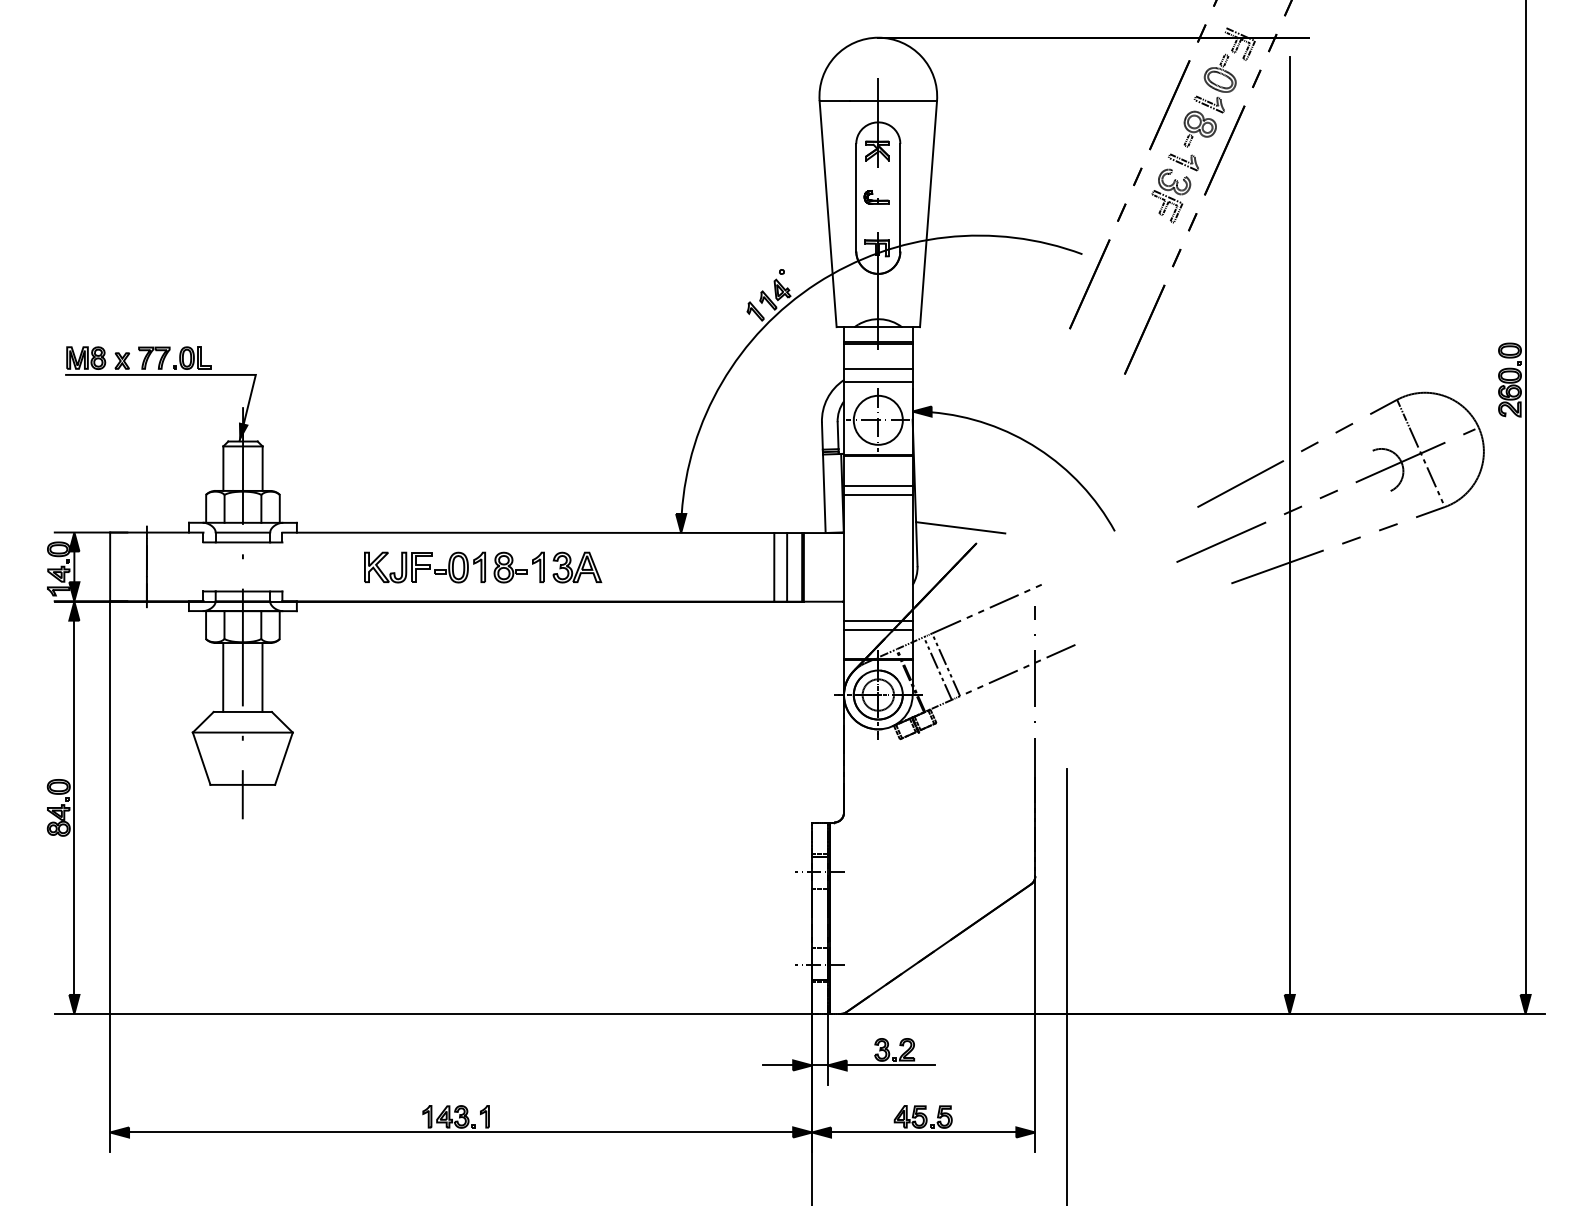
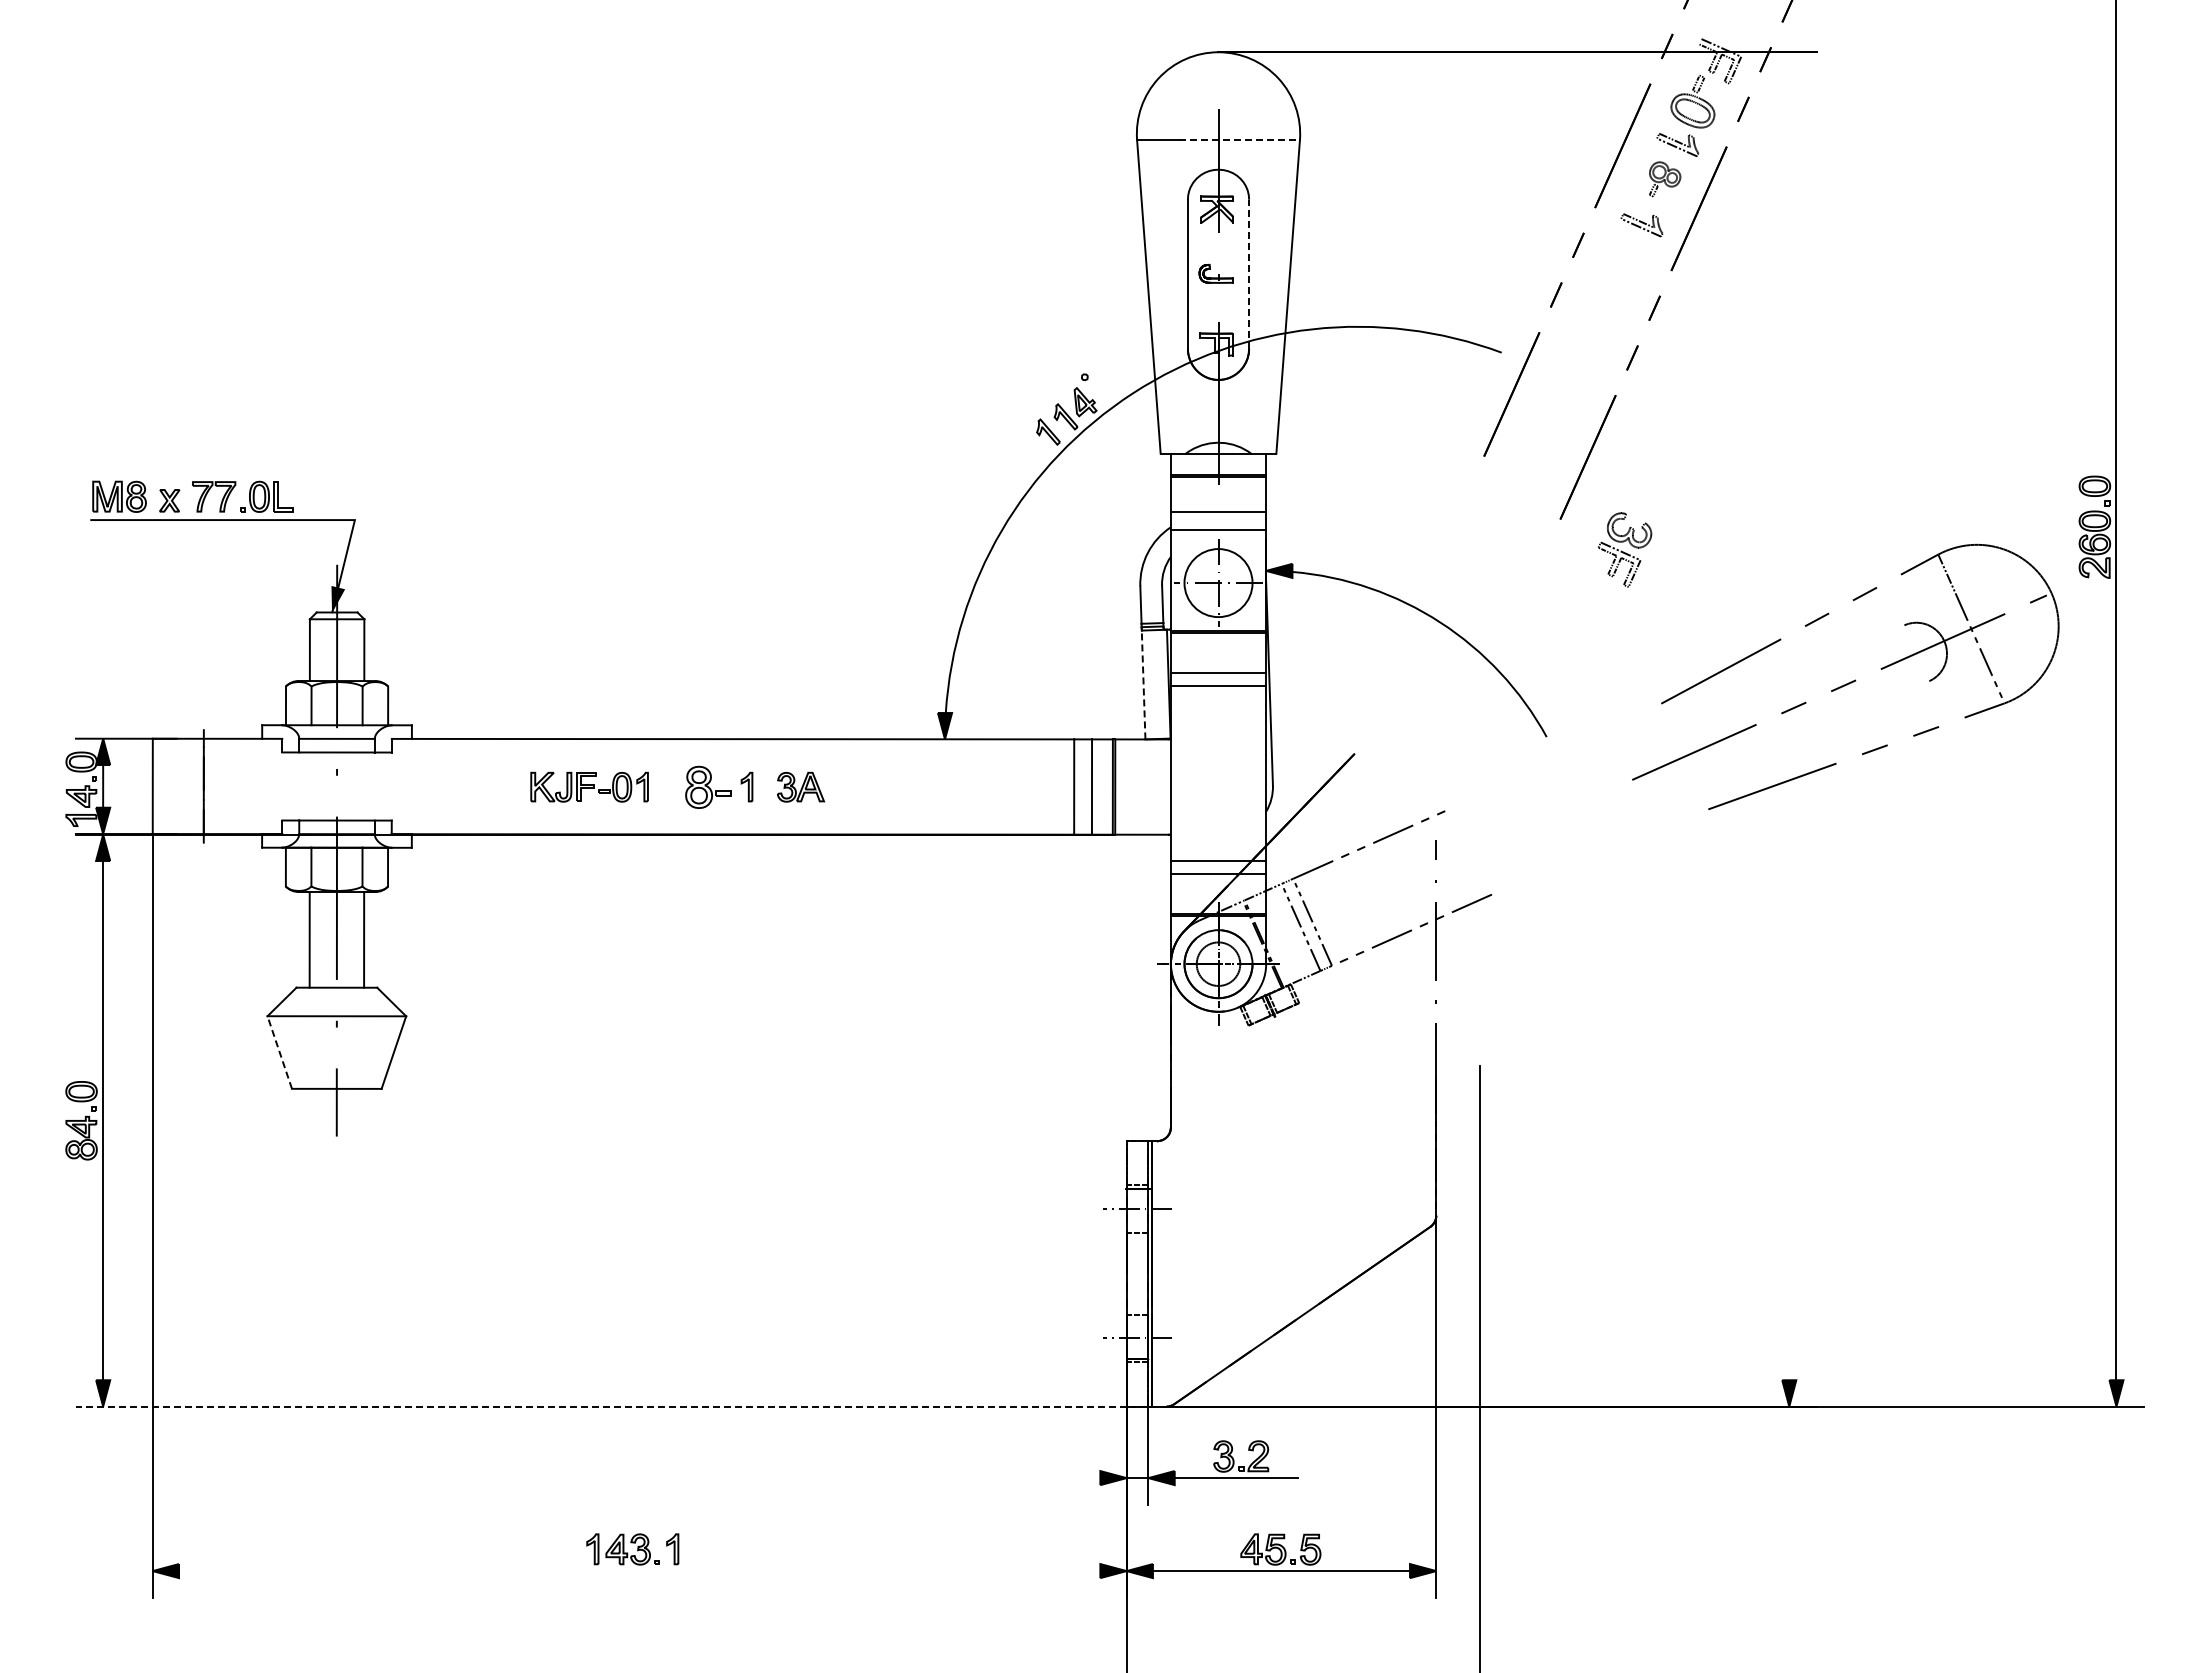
line: (894, 101) -> (1240, 140), solid -> dashed
part: (1199, 129) -> (1664, 179), size x0.7
part: (1170, 195) -> (1624, 549), moved
line: (900, 197) -> (1249, 274), solid -> dashed
line: (824, 493) -> (1143, 684), solid -> dashed
line: (1289, 525) -> (1789, 729), removed
line: (960, 527) -> (1332, 731), removed
part: (424, 566) -> (589, 786), size x0.7
part: (538, 566) -> (746, 786), size x0.7
part: (577, 566) -> (800, 786), size x0.7
line: (201, 758) -> (279, 1052), solid -> dashed
line: (432, 1013) -> (600, 1406), solid -> dashed
line: (778, 1065) -> (1079, 1478), removed
line: (460, 1132) -> (639, 1571), removed

